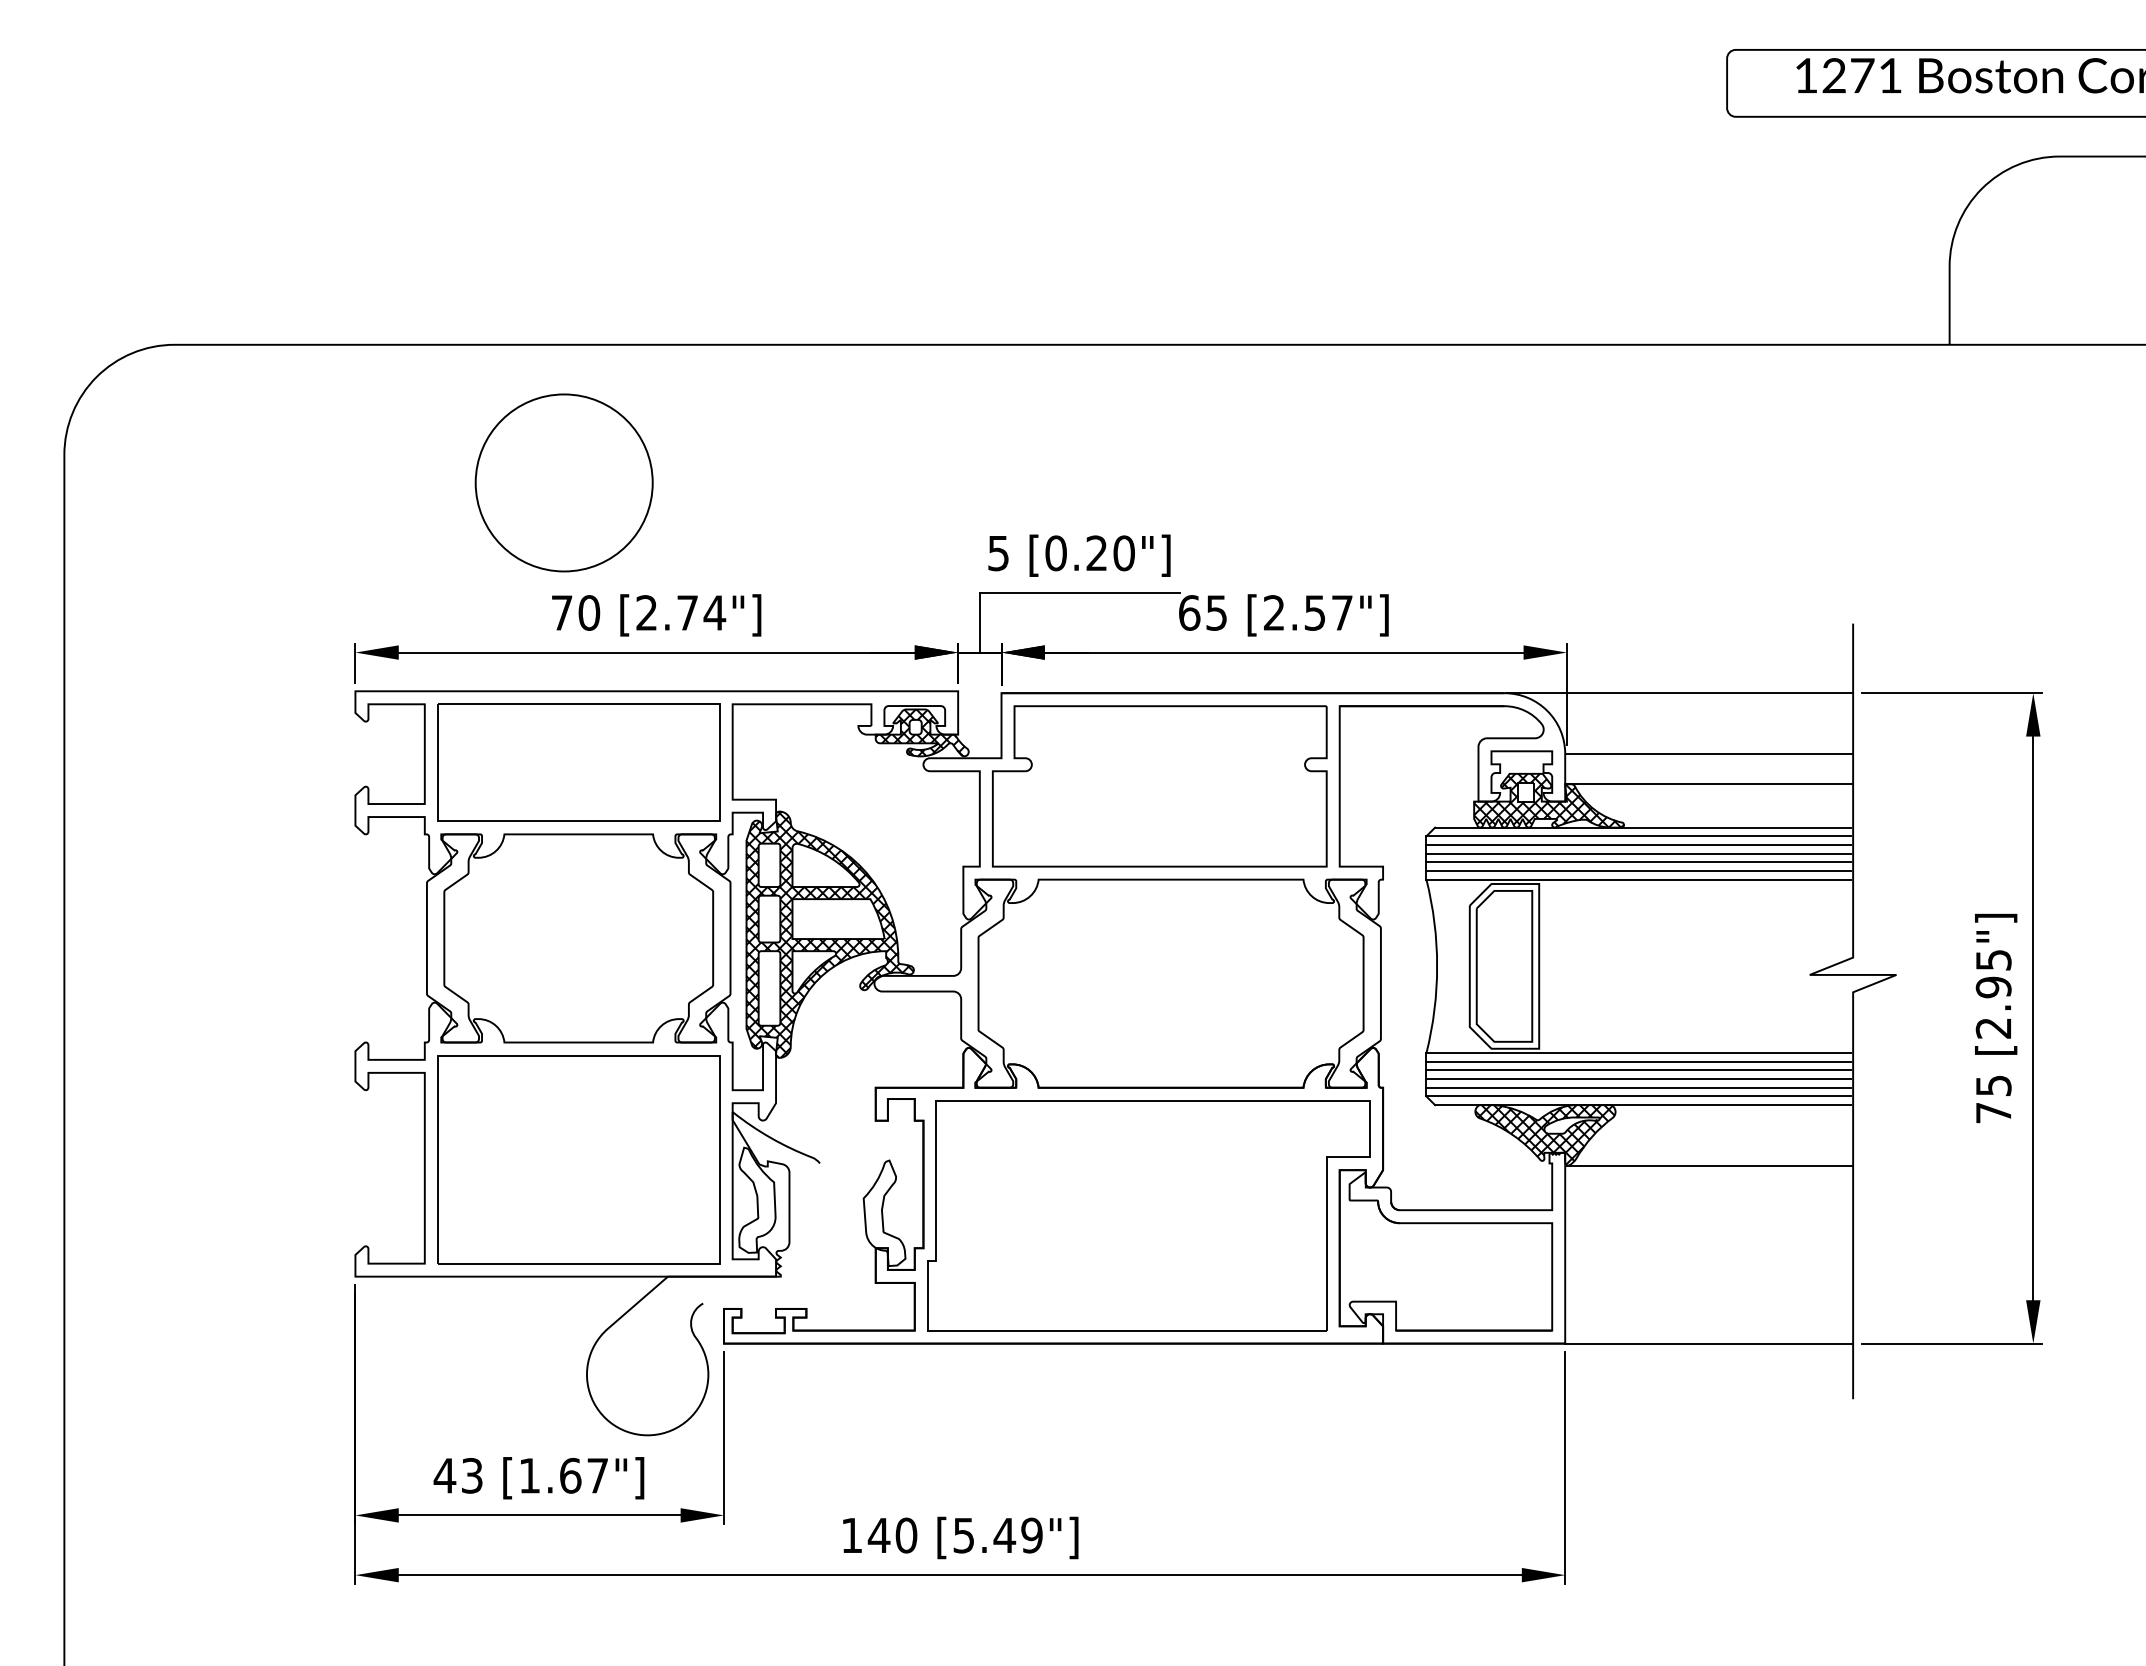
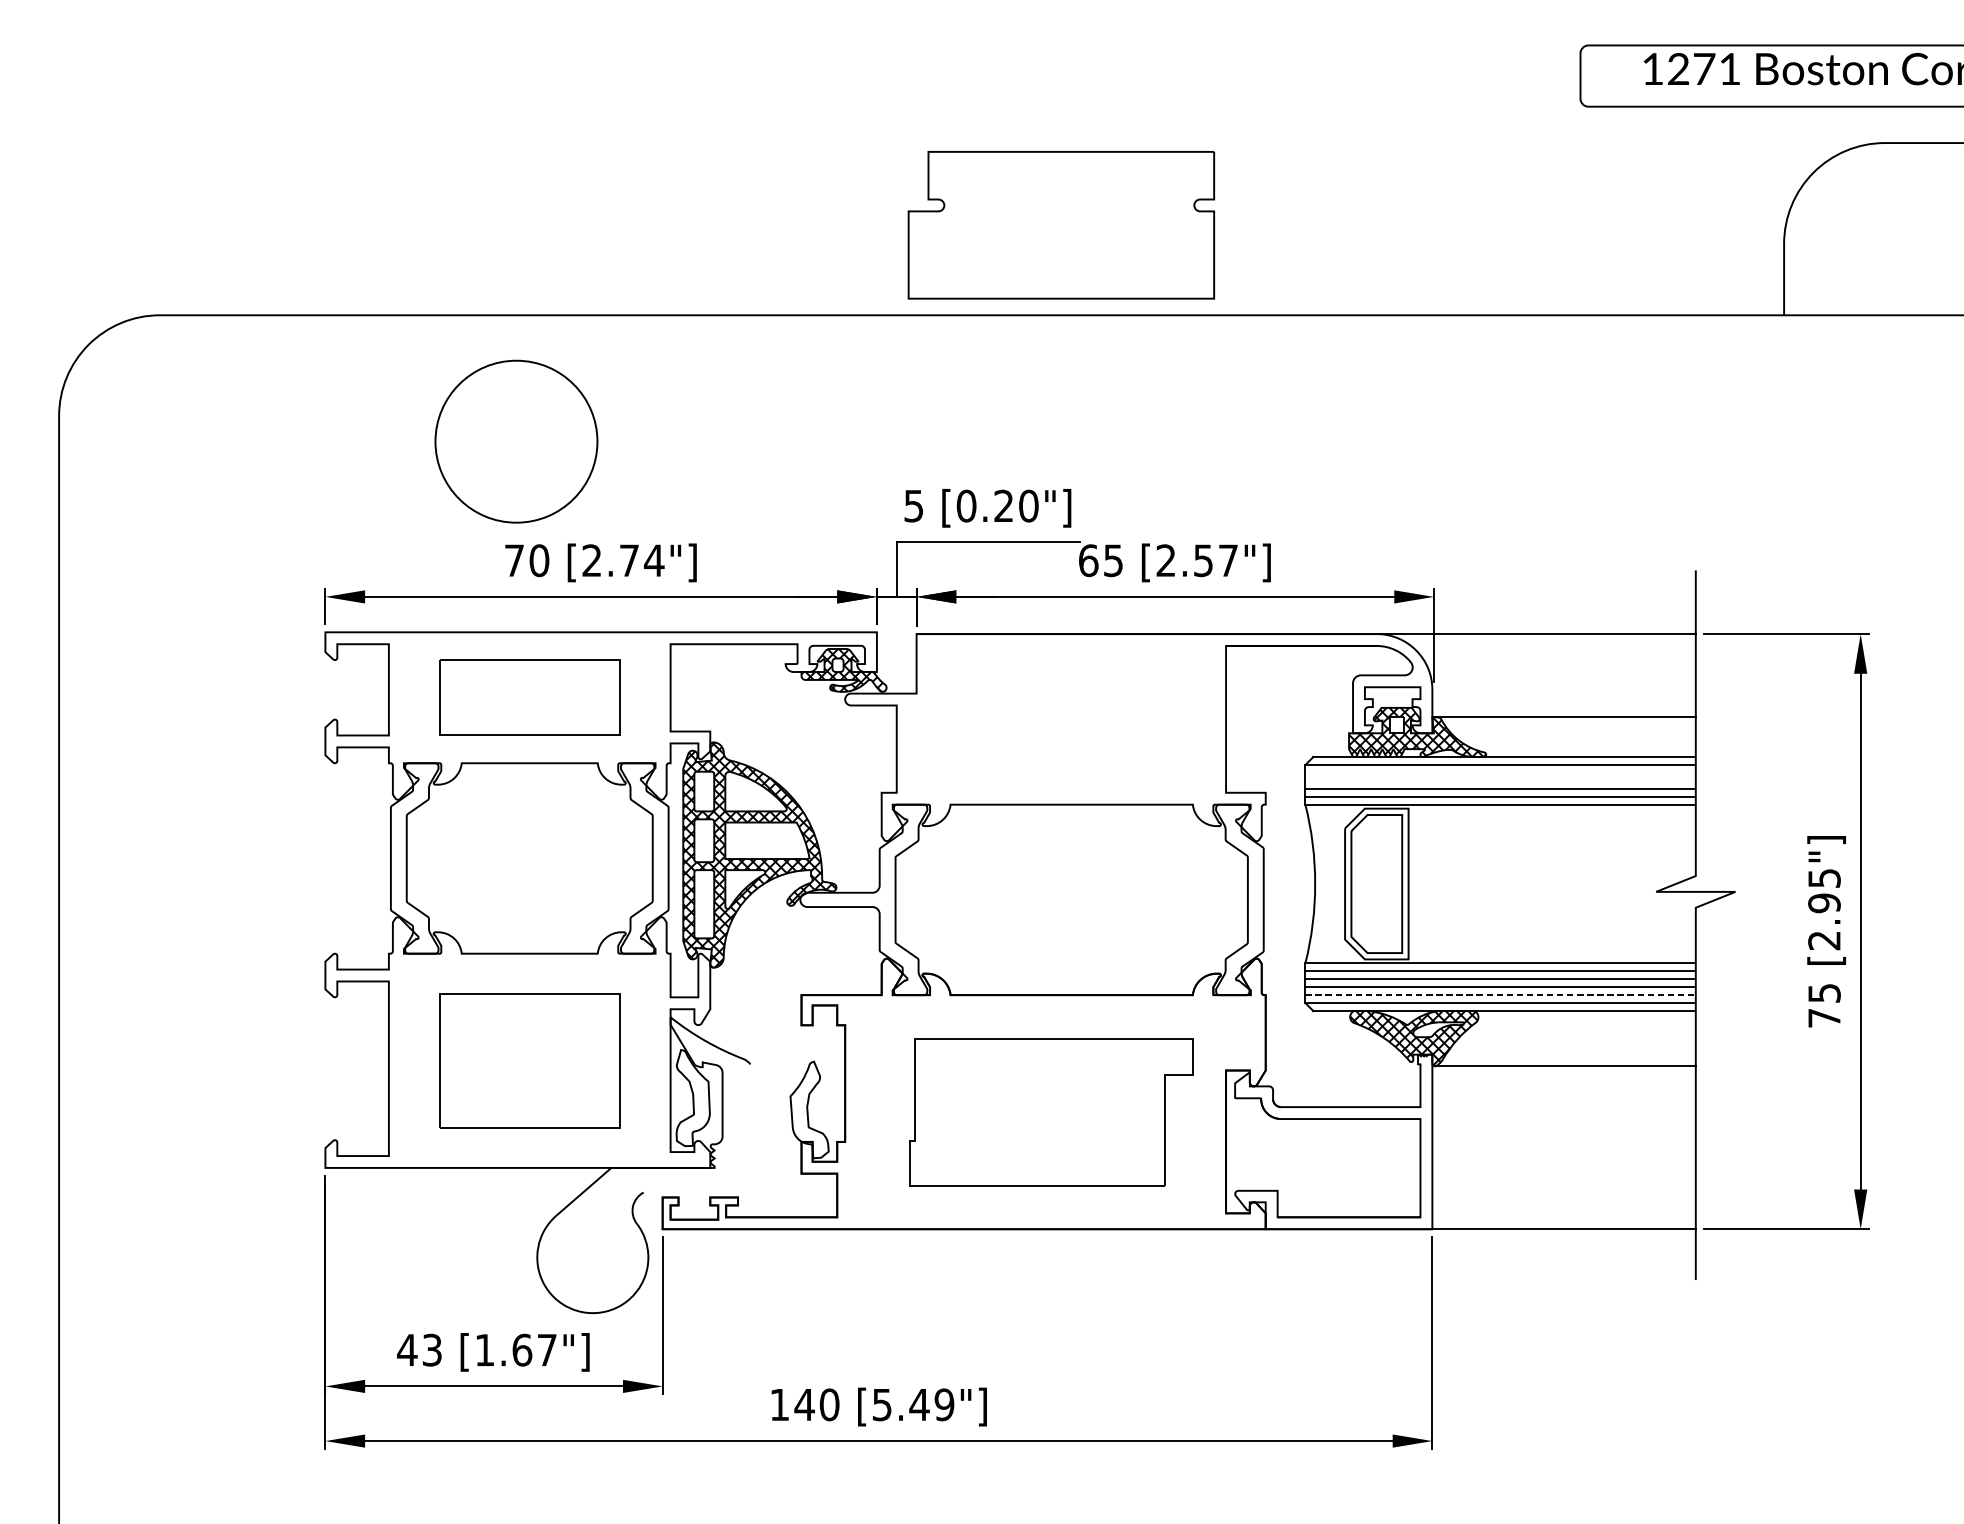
line: (1709, 753) -> (1564, 689), removed
part: (578, 762) -> (529, 697), size x0.7
part: (1159, 786) -> (1061, 225), moved
line: (1638, 844) -> (1499, 772), removed
line: (1638, 853) -> (1499, 780), removed
line: (1638, 1087) -> (1499, 994), solid -> dashed
part: (578, 1159) -> (529, 1060), size x0.7
part: (1148, 1215) -> (1051, 1111), size x0.7

